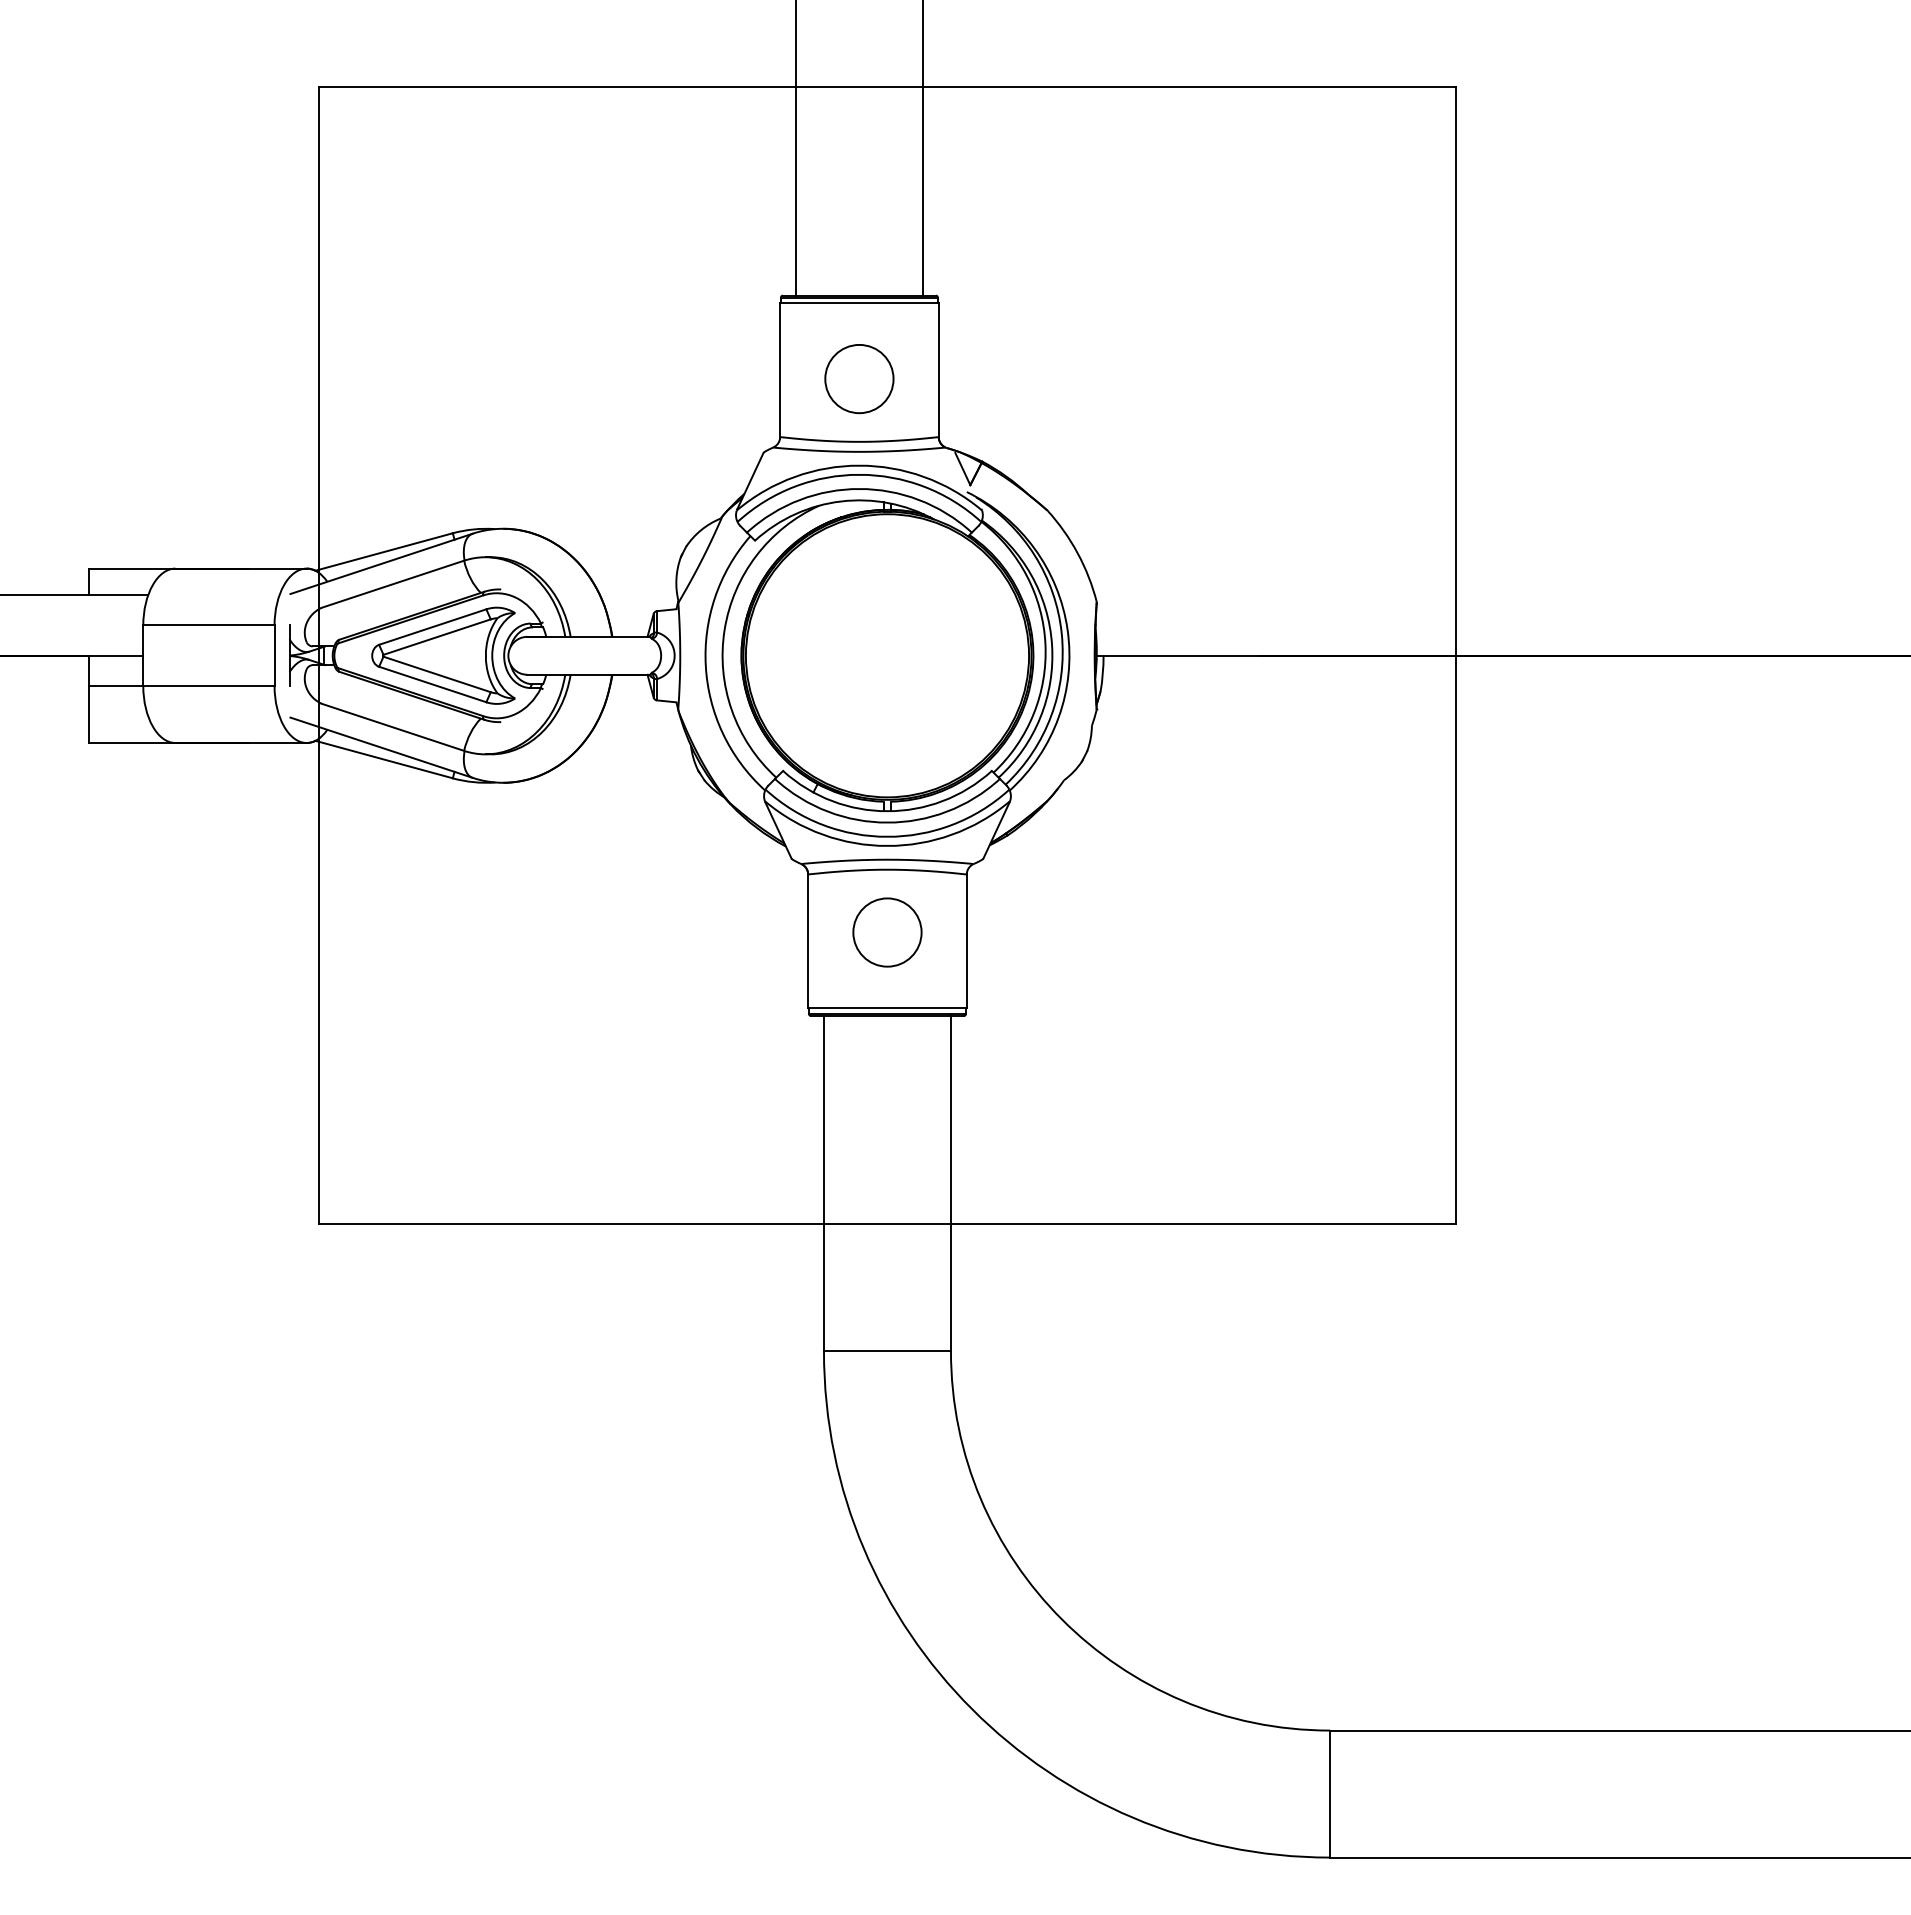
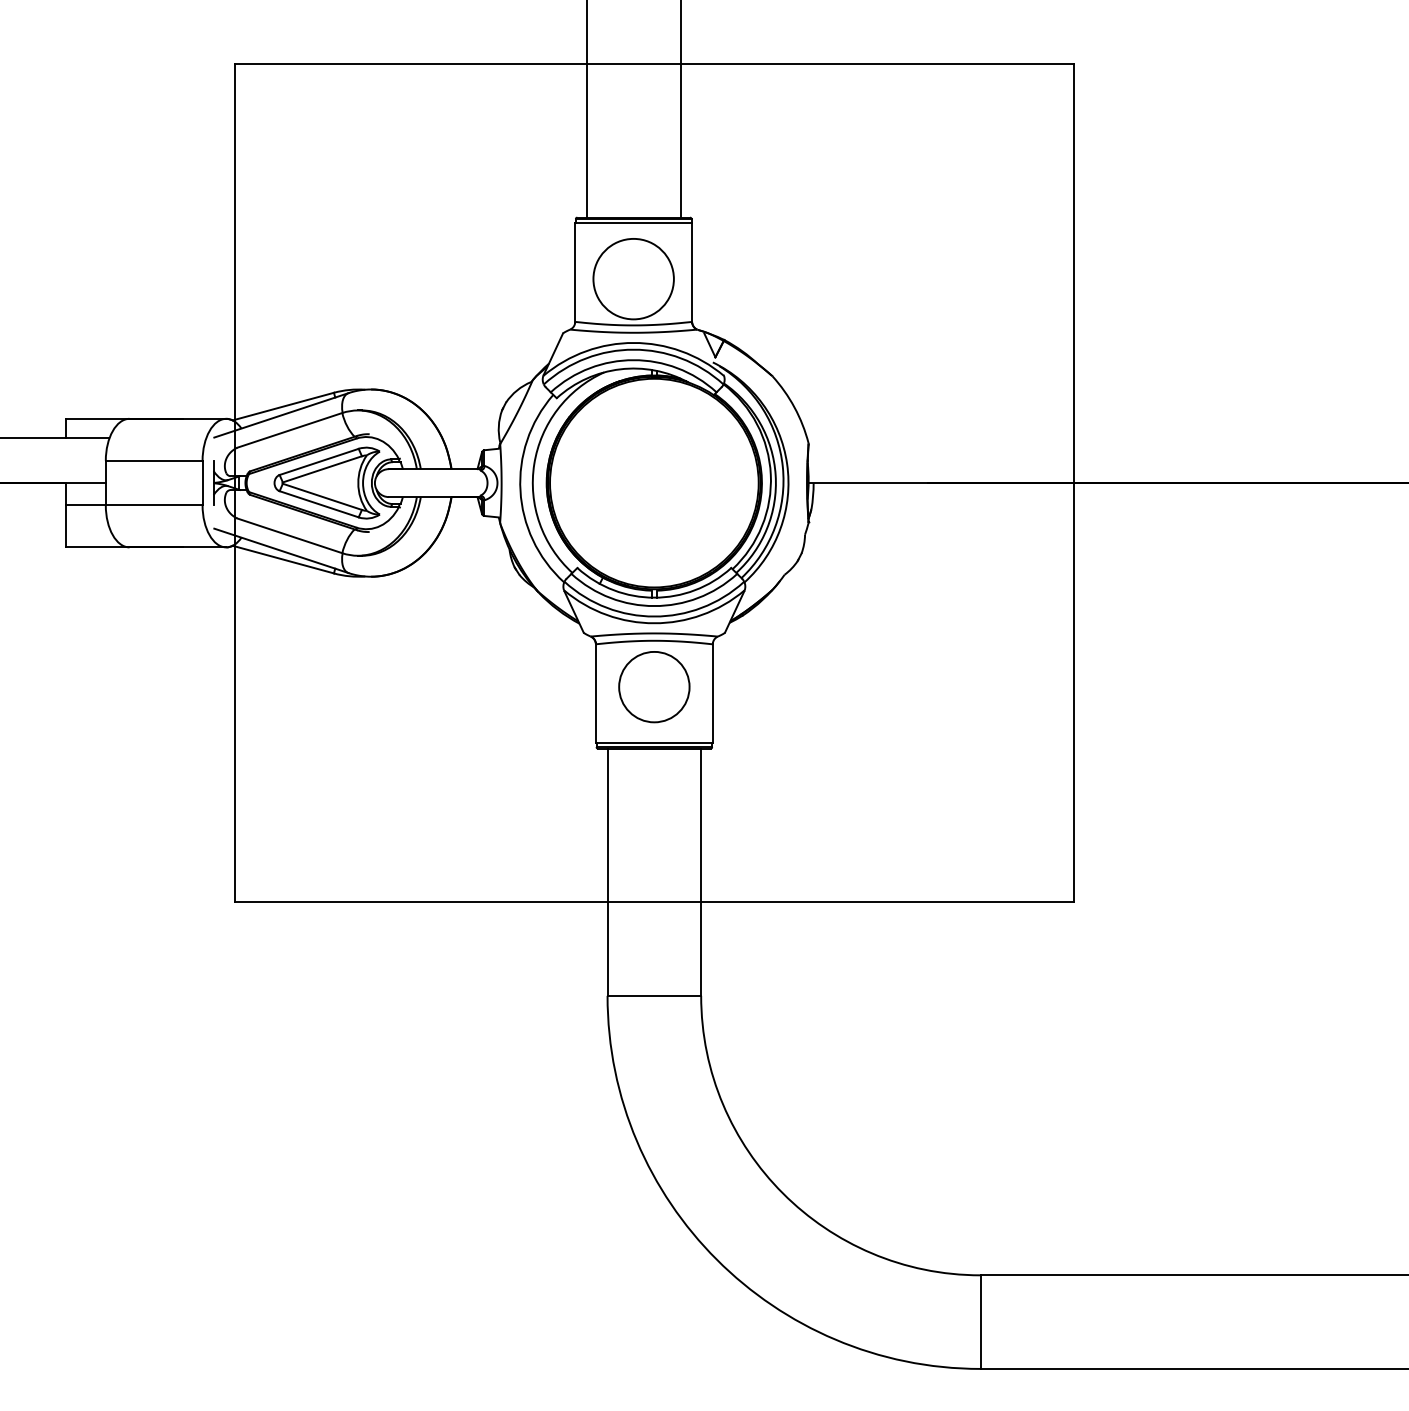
circle: (859, 378) -> (633, 278), size x1.6
circle: (887, 932) -> (654, 687), size x1.4

